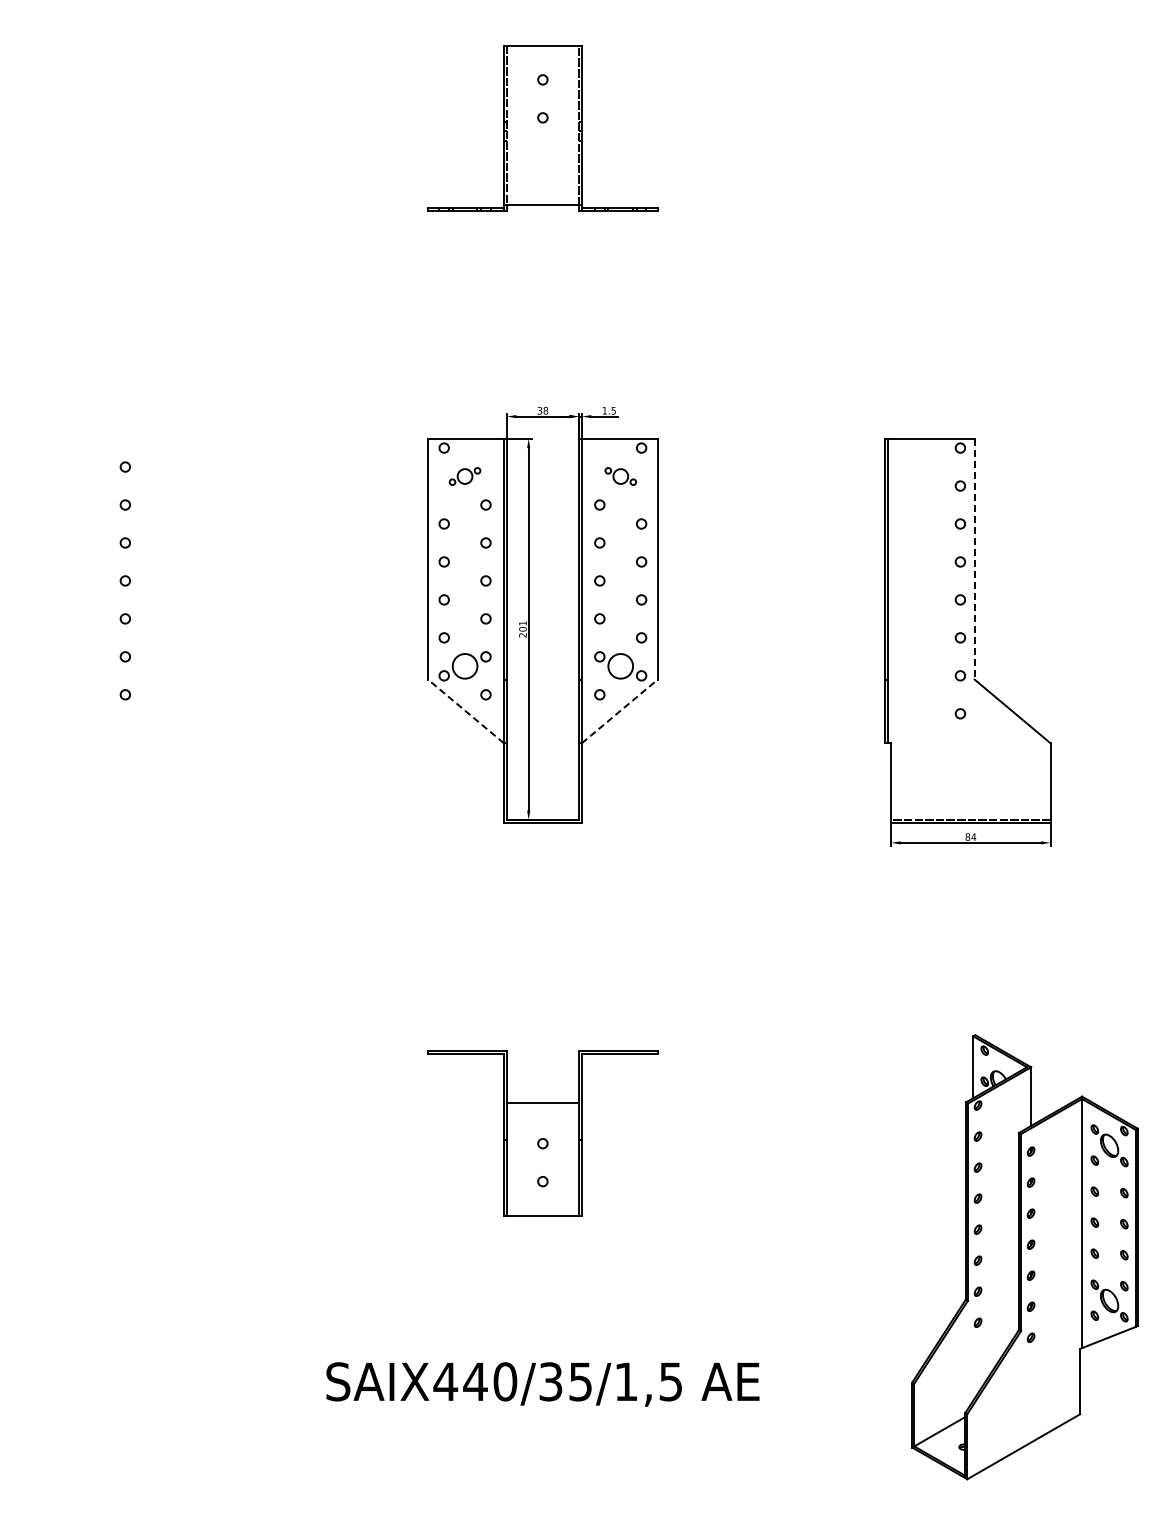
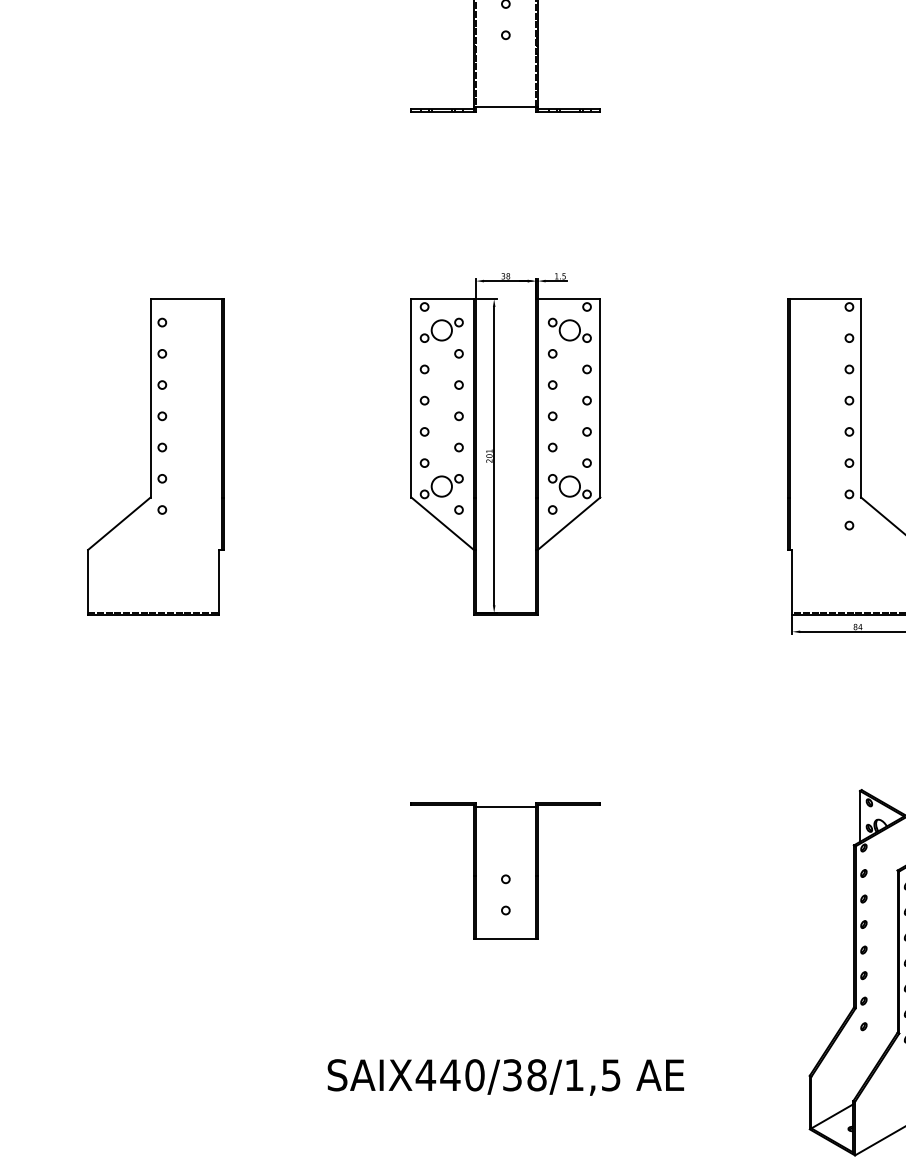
part: (464, 476) -> (441, 330), size x1.67
part: (620, 476) -> (569, 330), size x1.67
line: (974, 559) -> (860, 398), dashed -> solid
part: (117, 630) -> (155, 457), added
line: (466, 711) -> (442, 523), dashed -> solid
line: (619, 711) -> (568, 523), dashed -> solid
line: (542, 1103) -> (505, 807), moved
text: (580, 1381) -> (536, 1075), SAIX440/35/1,5 -> SAIX440/38/1,5

